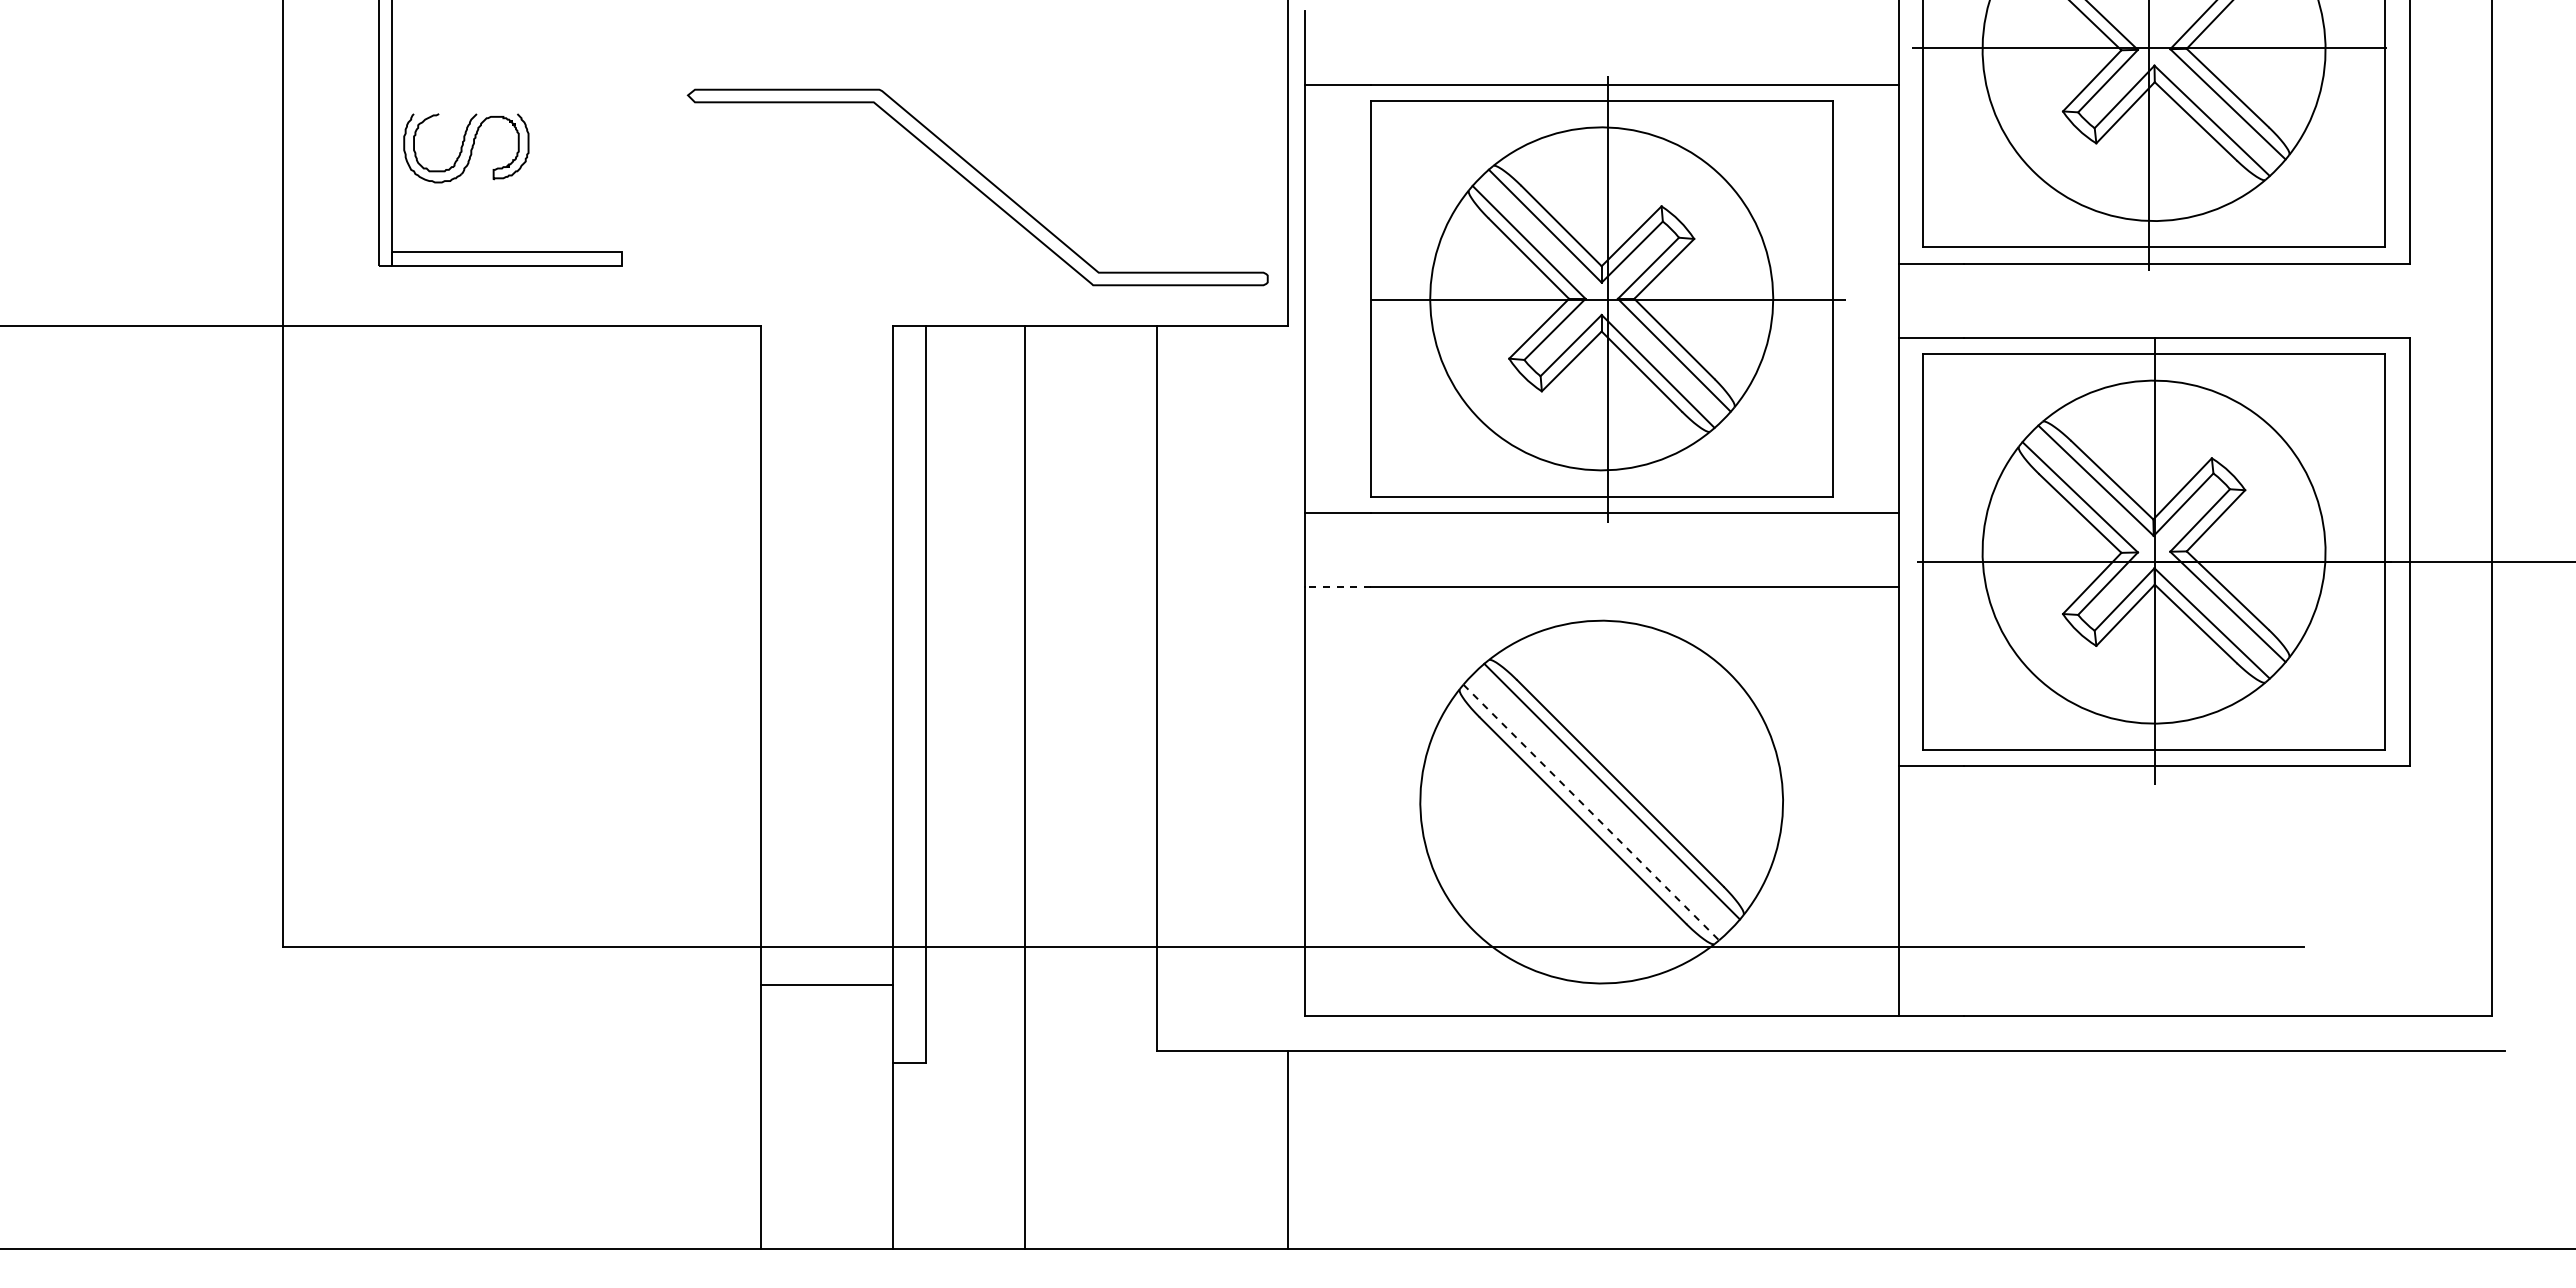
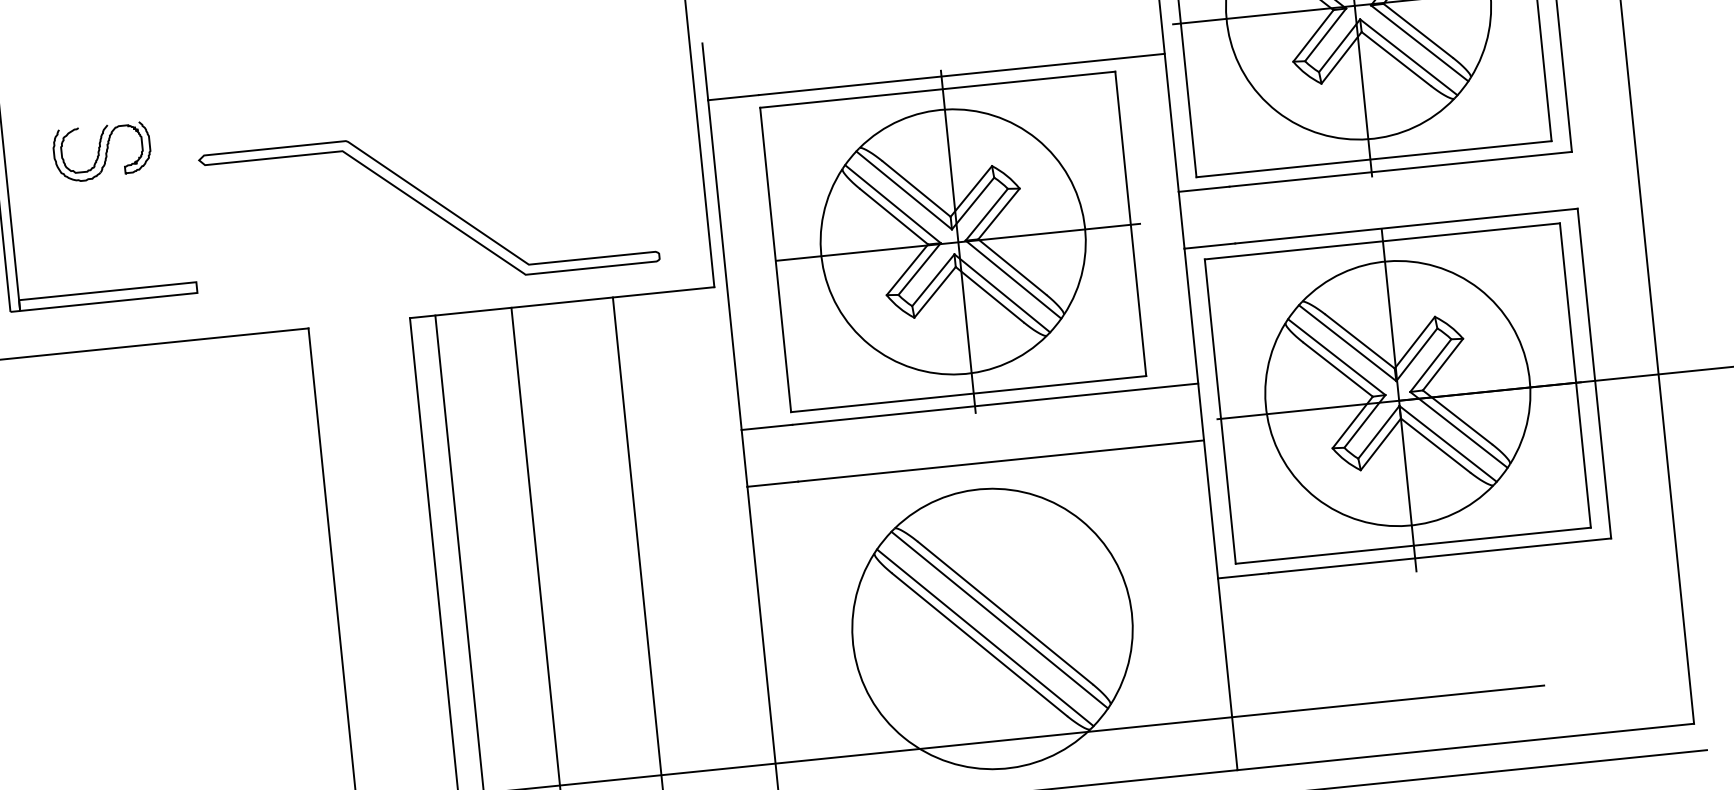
part: (466, 148) -> (102, 152), moved
part: (977, 187) -> (429, 208), moved
line: (1337, 587) -> (772, 484), dashed -> solid
line: (1591, 812) -> (985, 637), dashed -> solid

